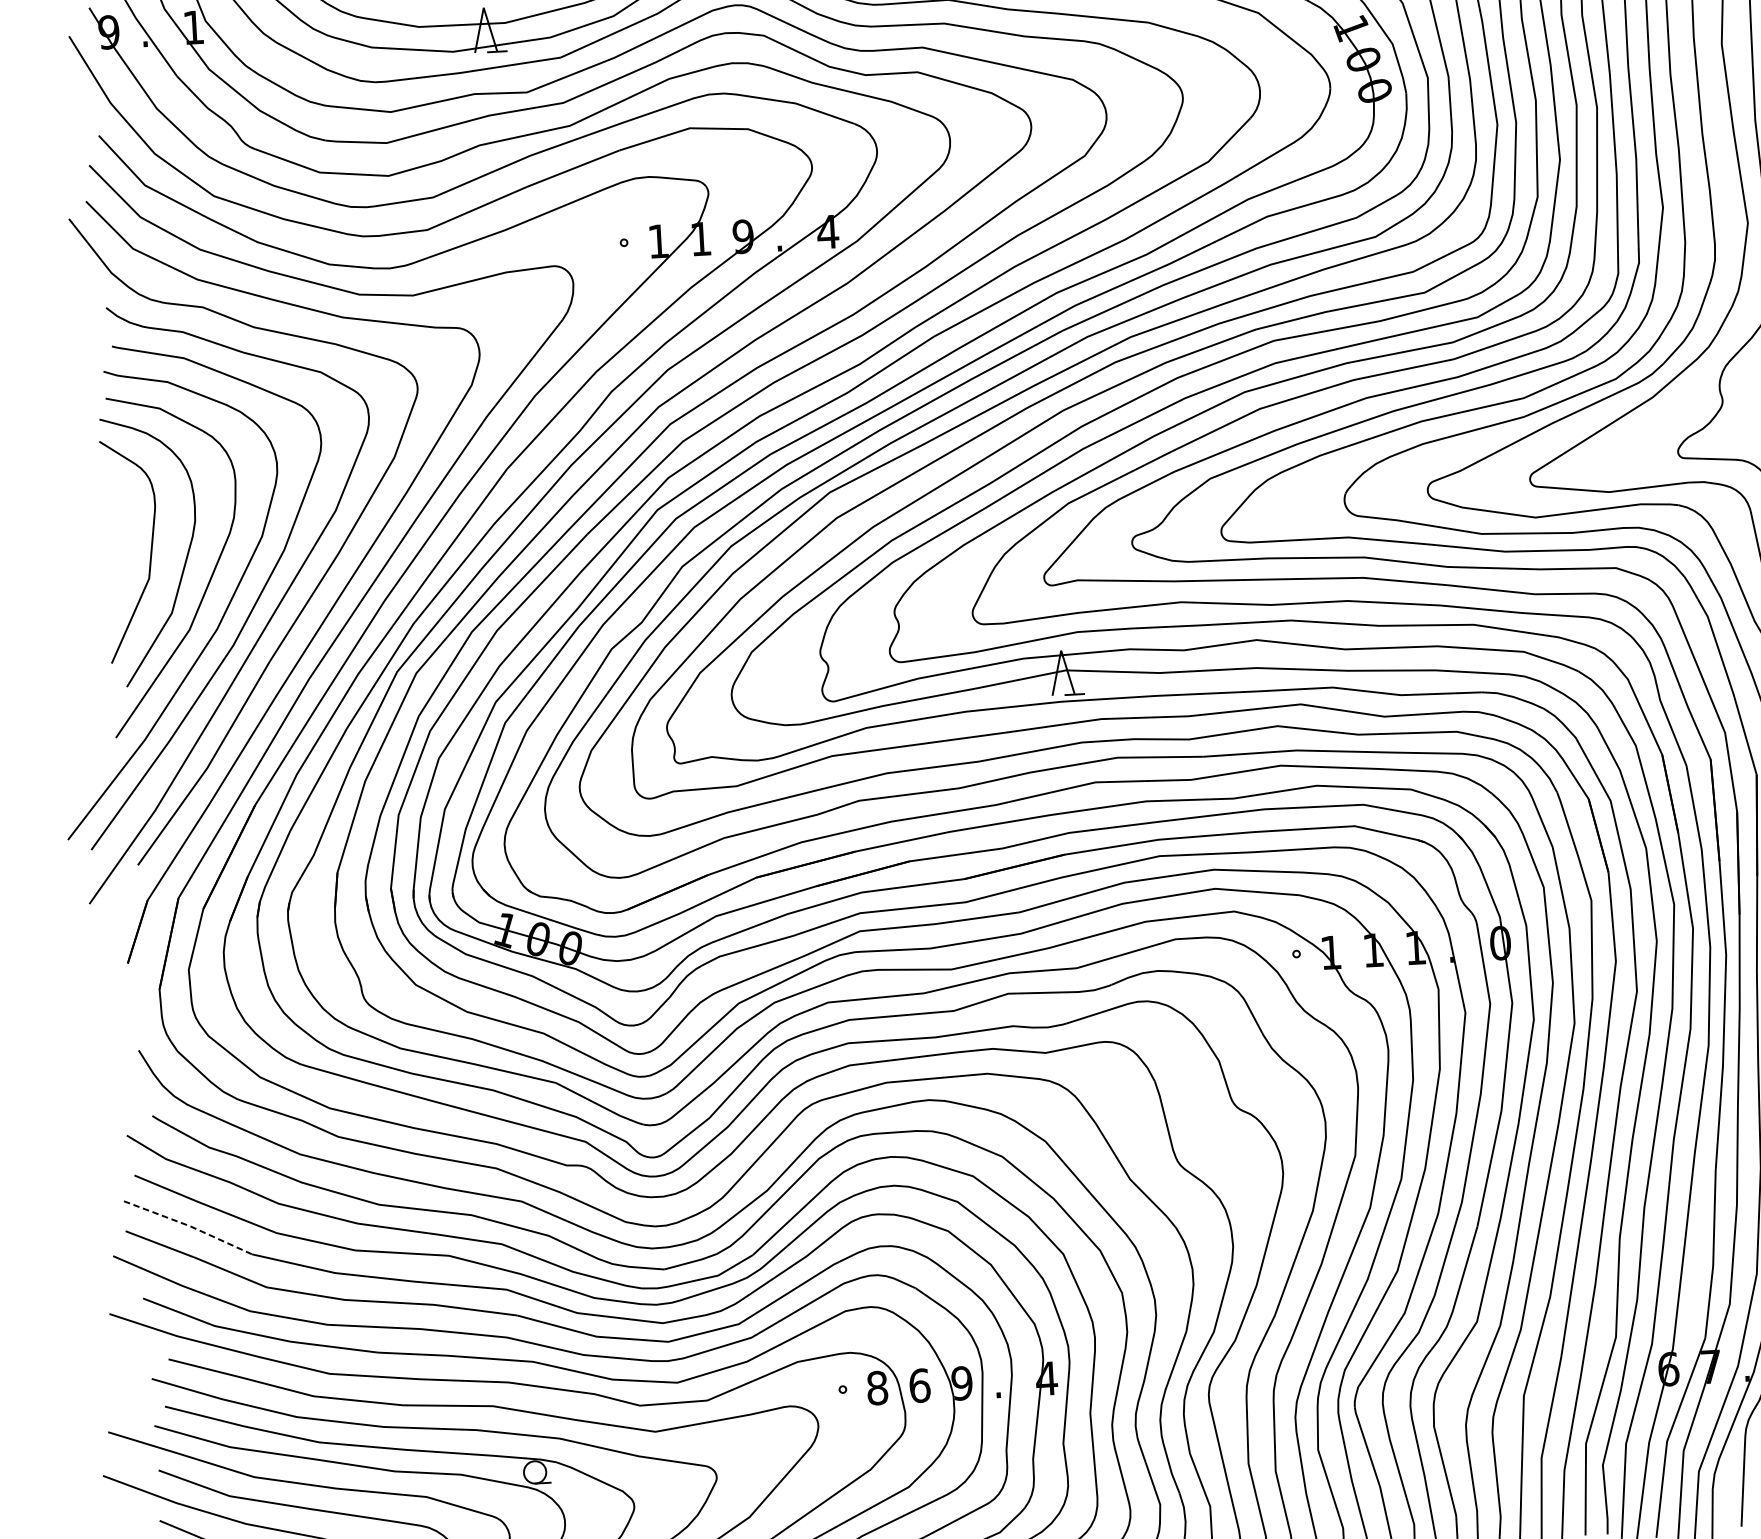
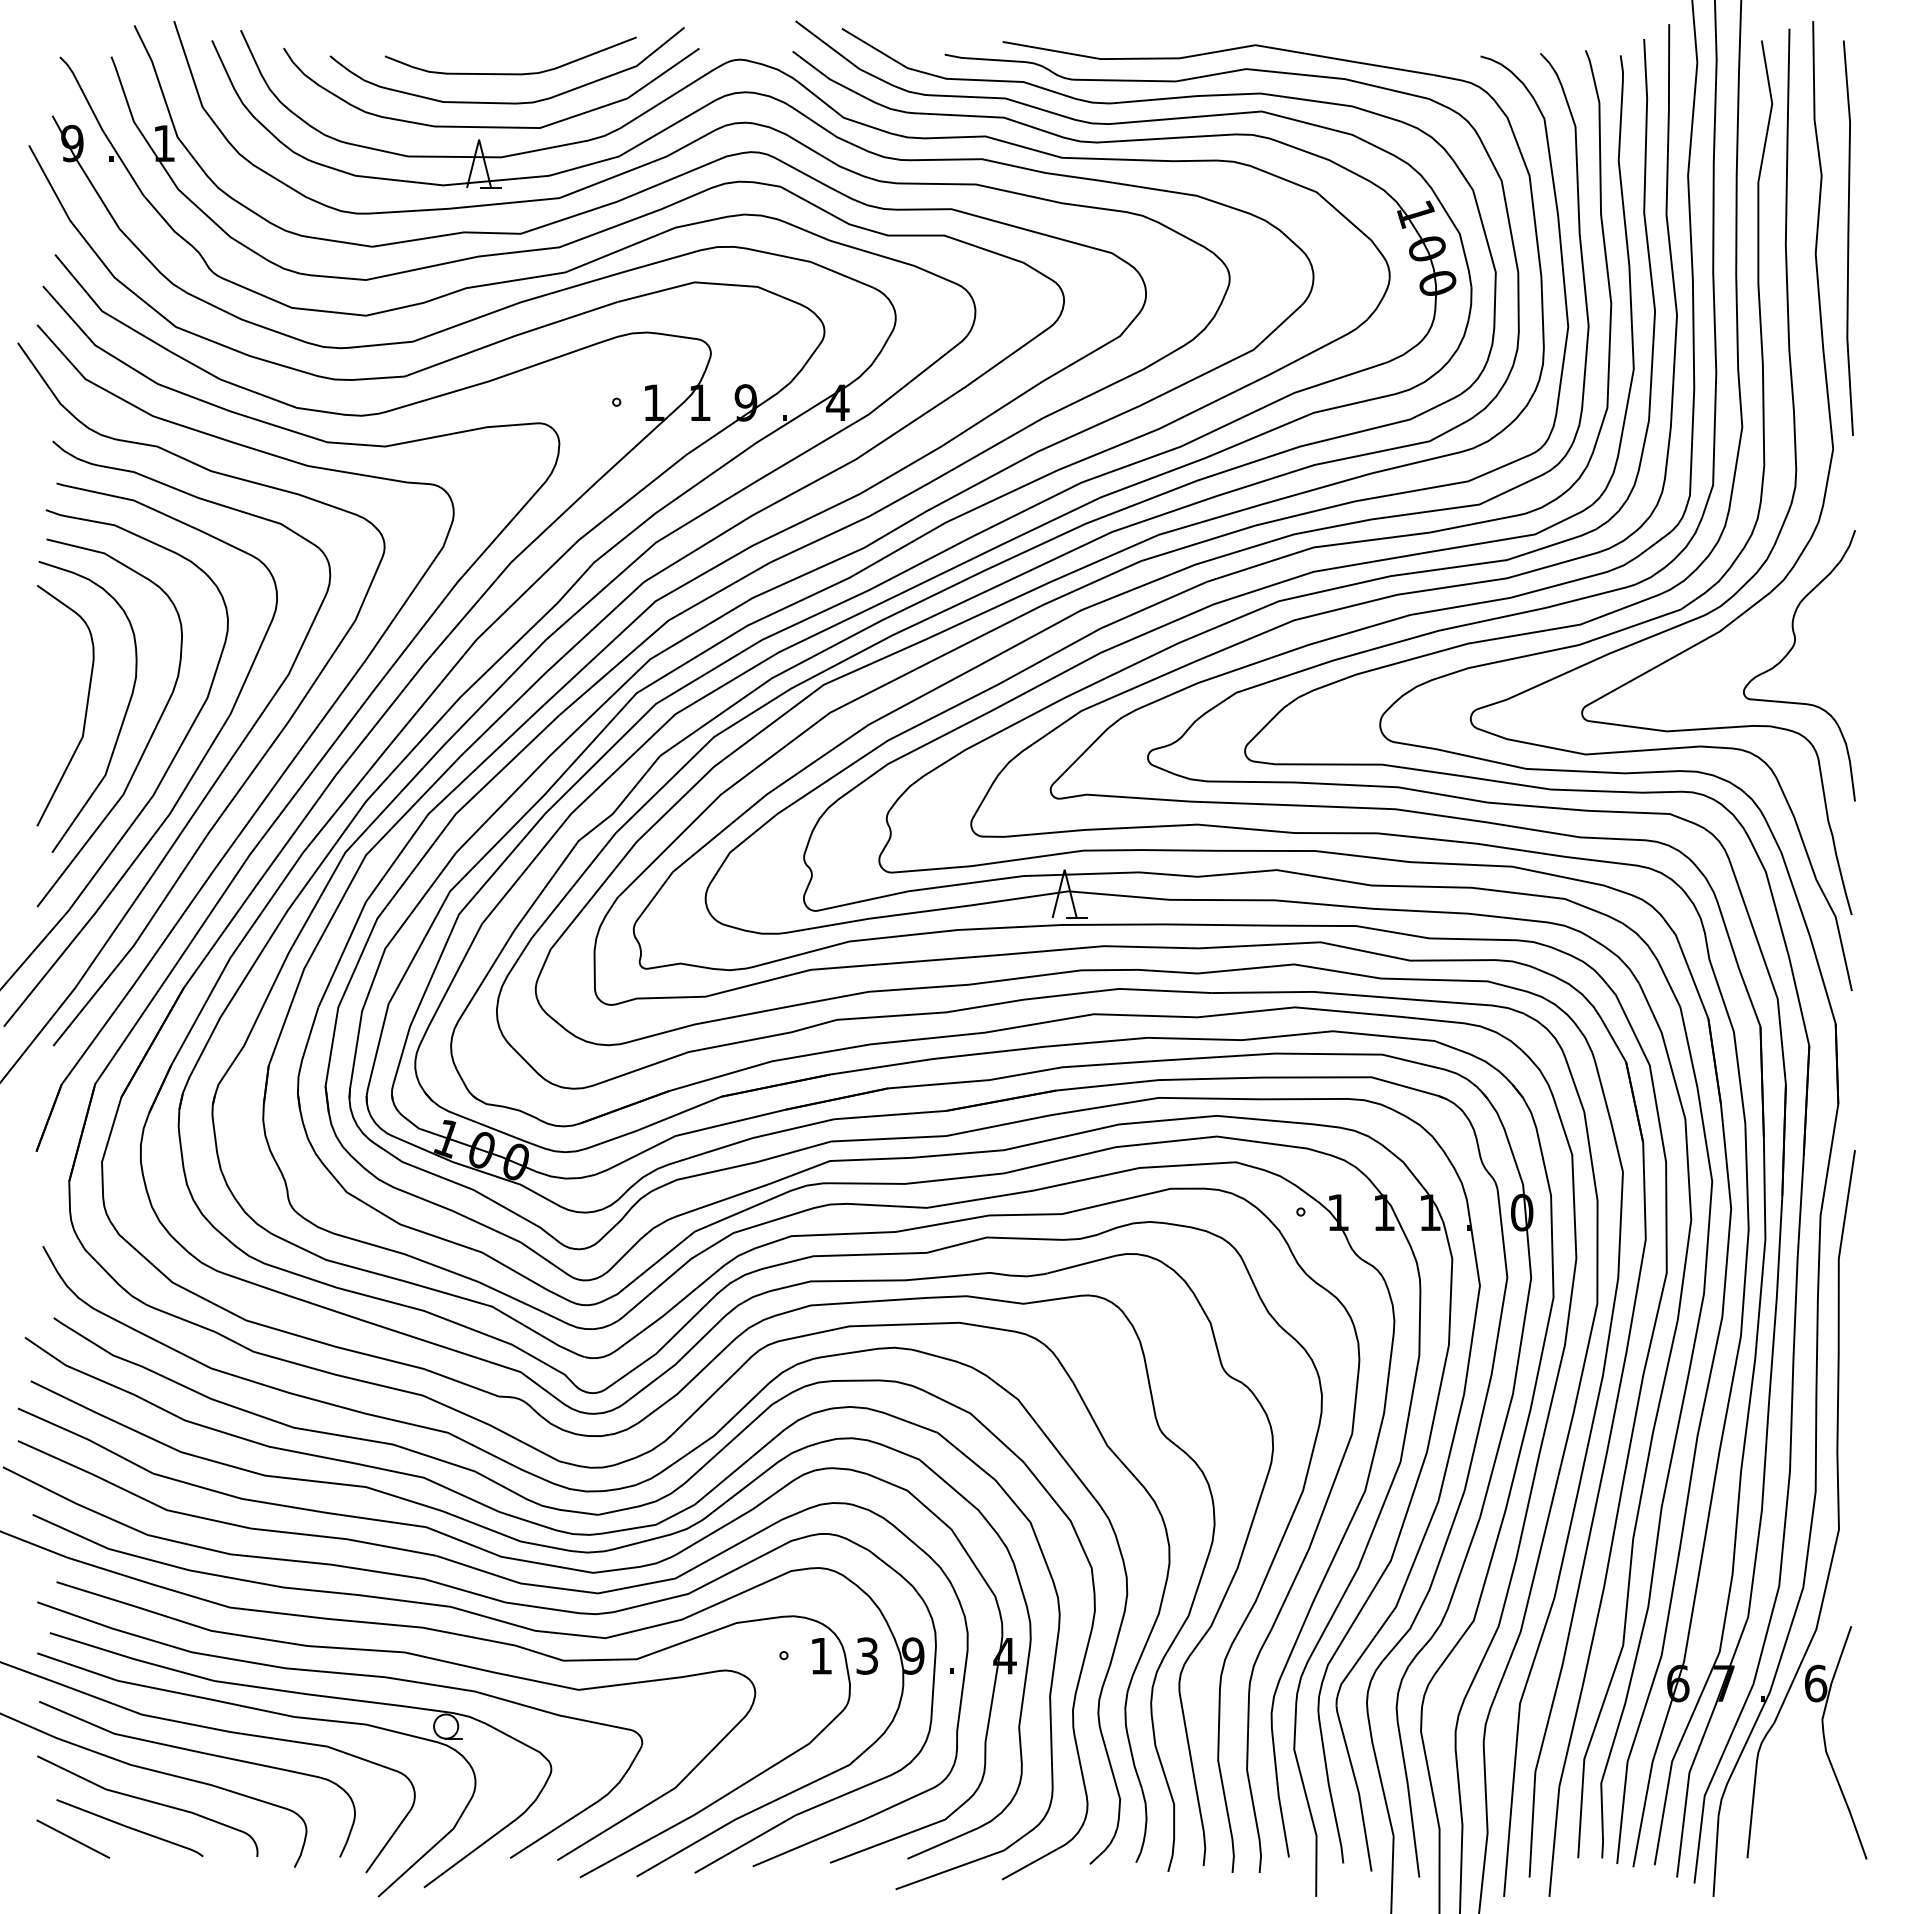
line: (189, 1226) -> (87, 1439), dashed -> solid
text: (919, 1385) -> (867, 1655), 6 -> 3
text: (877, 1387) -> (821, 1655), 8 -> 1

